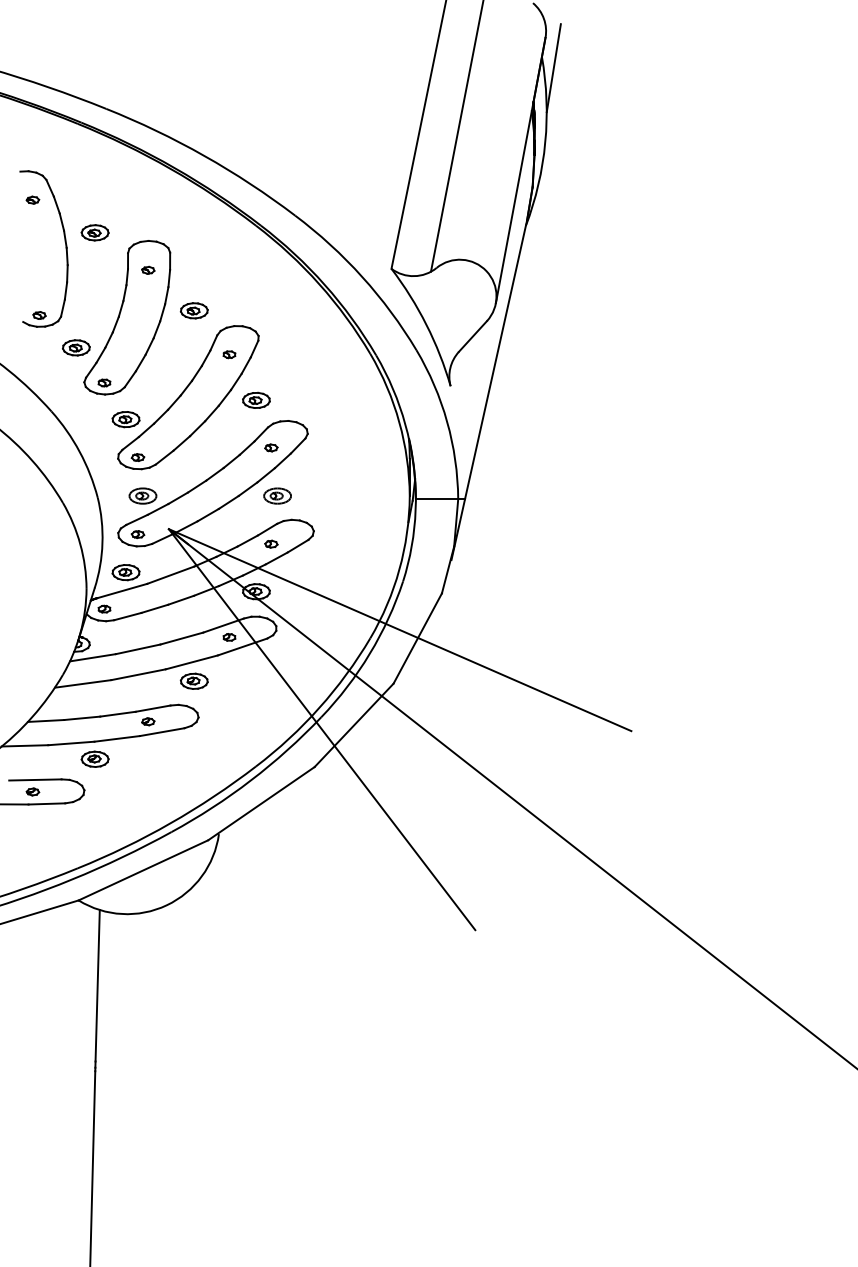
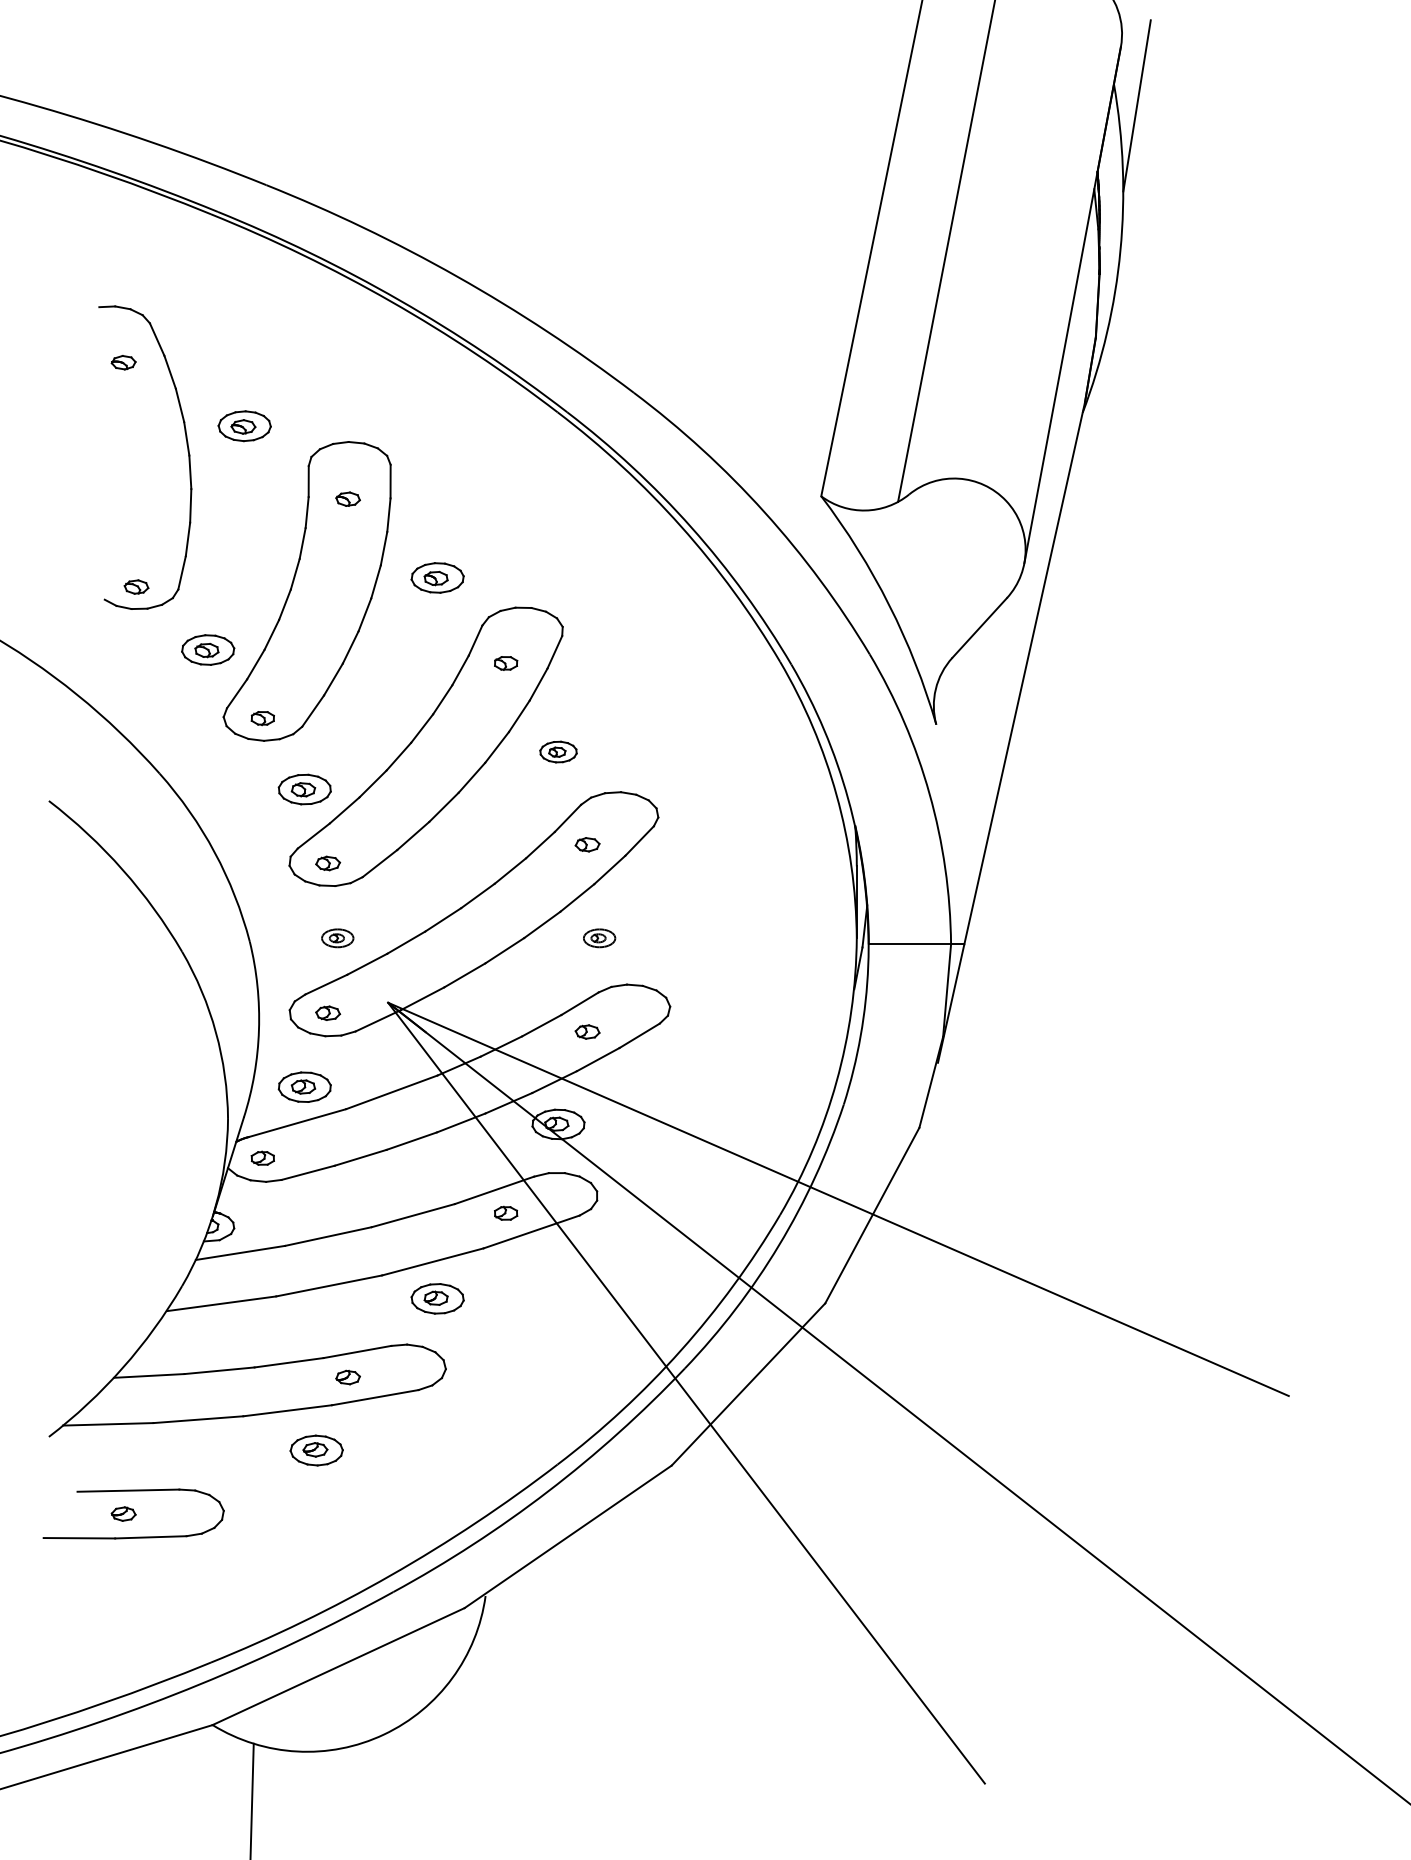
part: (256, 399) -> (558, 750), size x0.7
part: (142, 495) -> (336, 937), size x0.6
part: (277, 495) -> (599, 937), size x0.6
part: (94, 758) -> (315, 1448), moved

